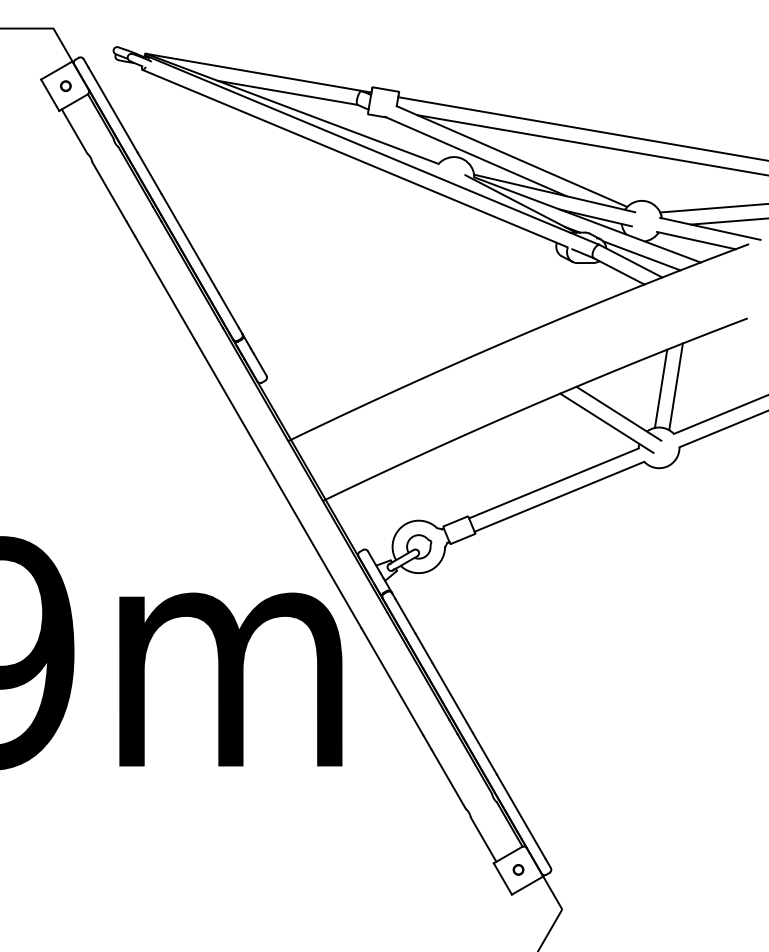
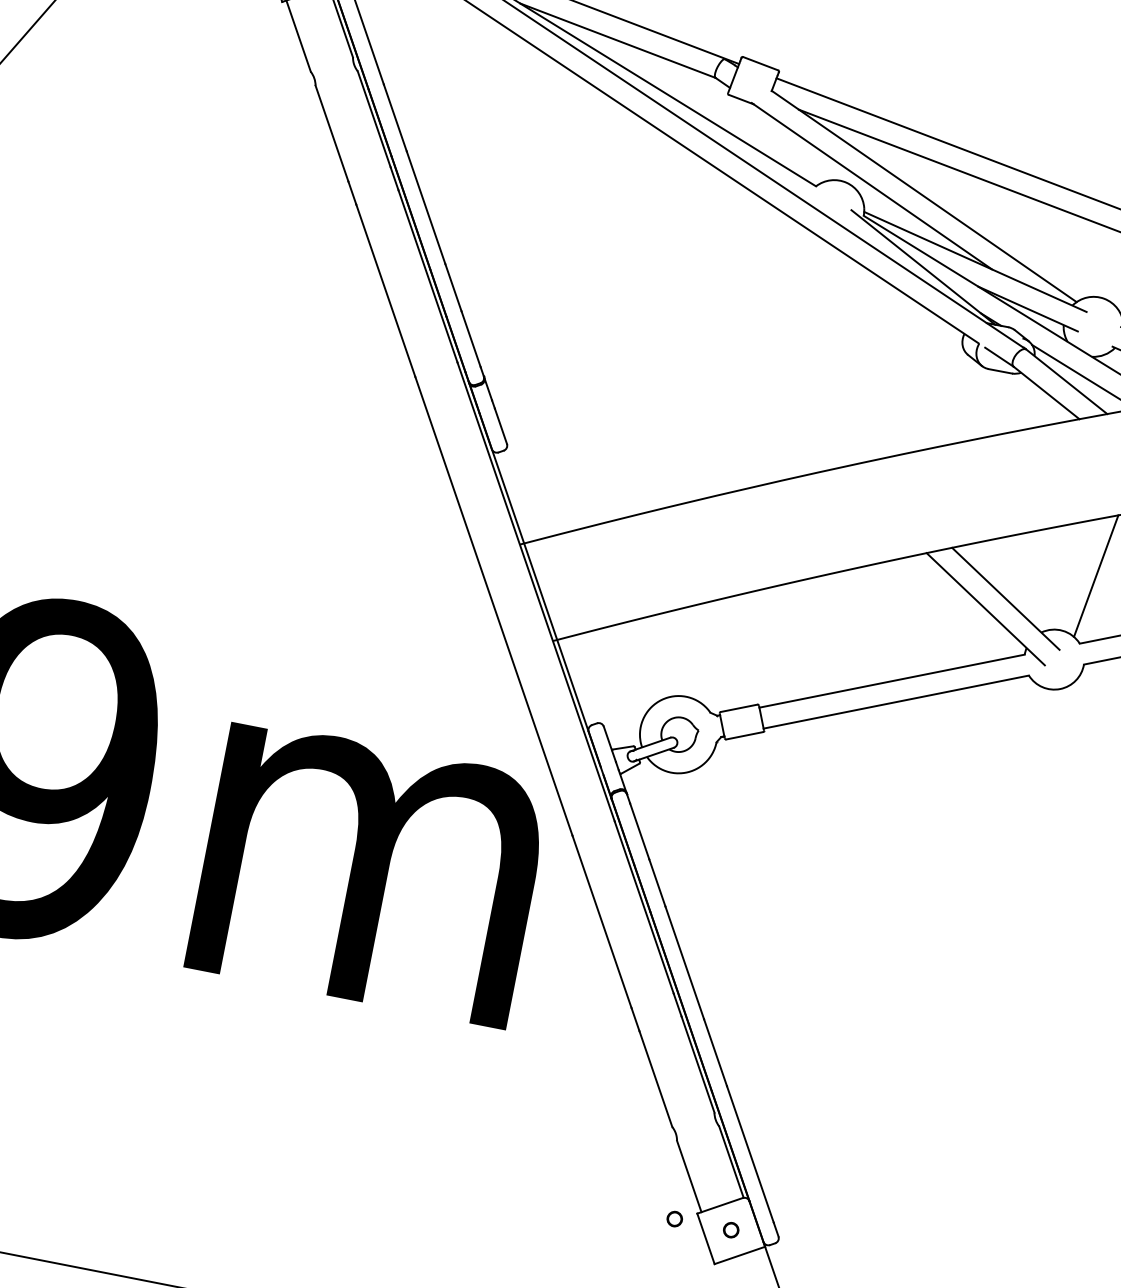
line: (660, 388) -> (1073, 574), removed
part: (479, 869) -> (674, 1218), added

